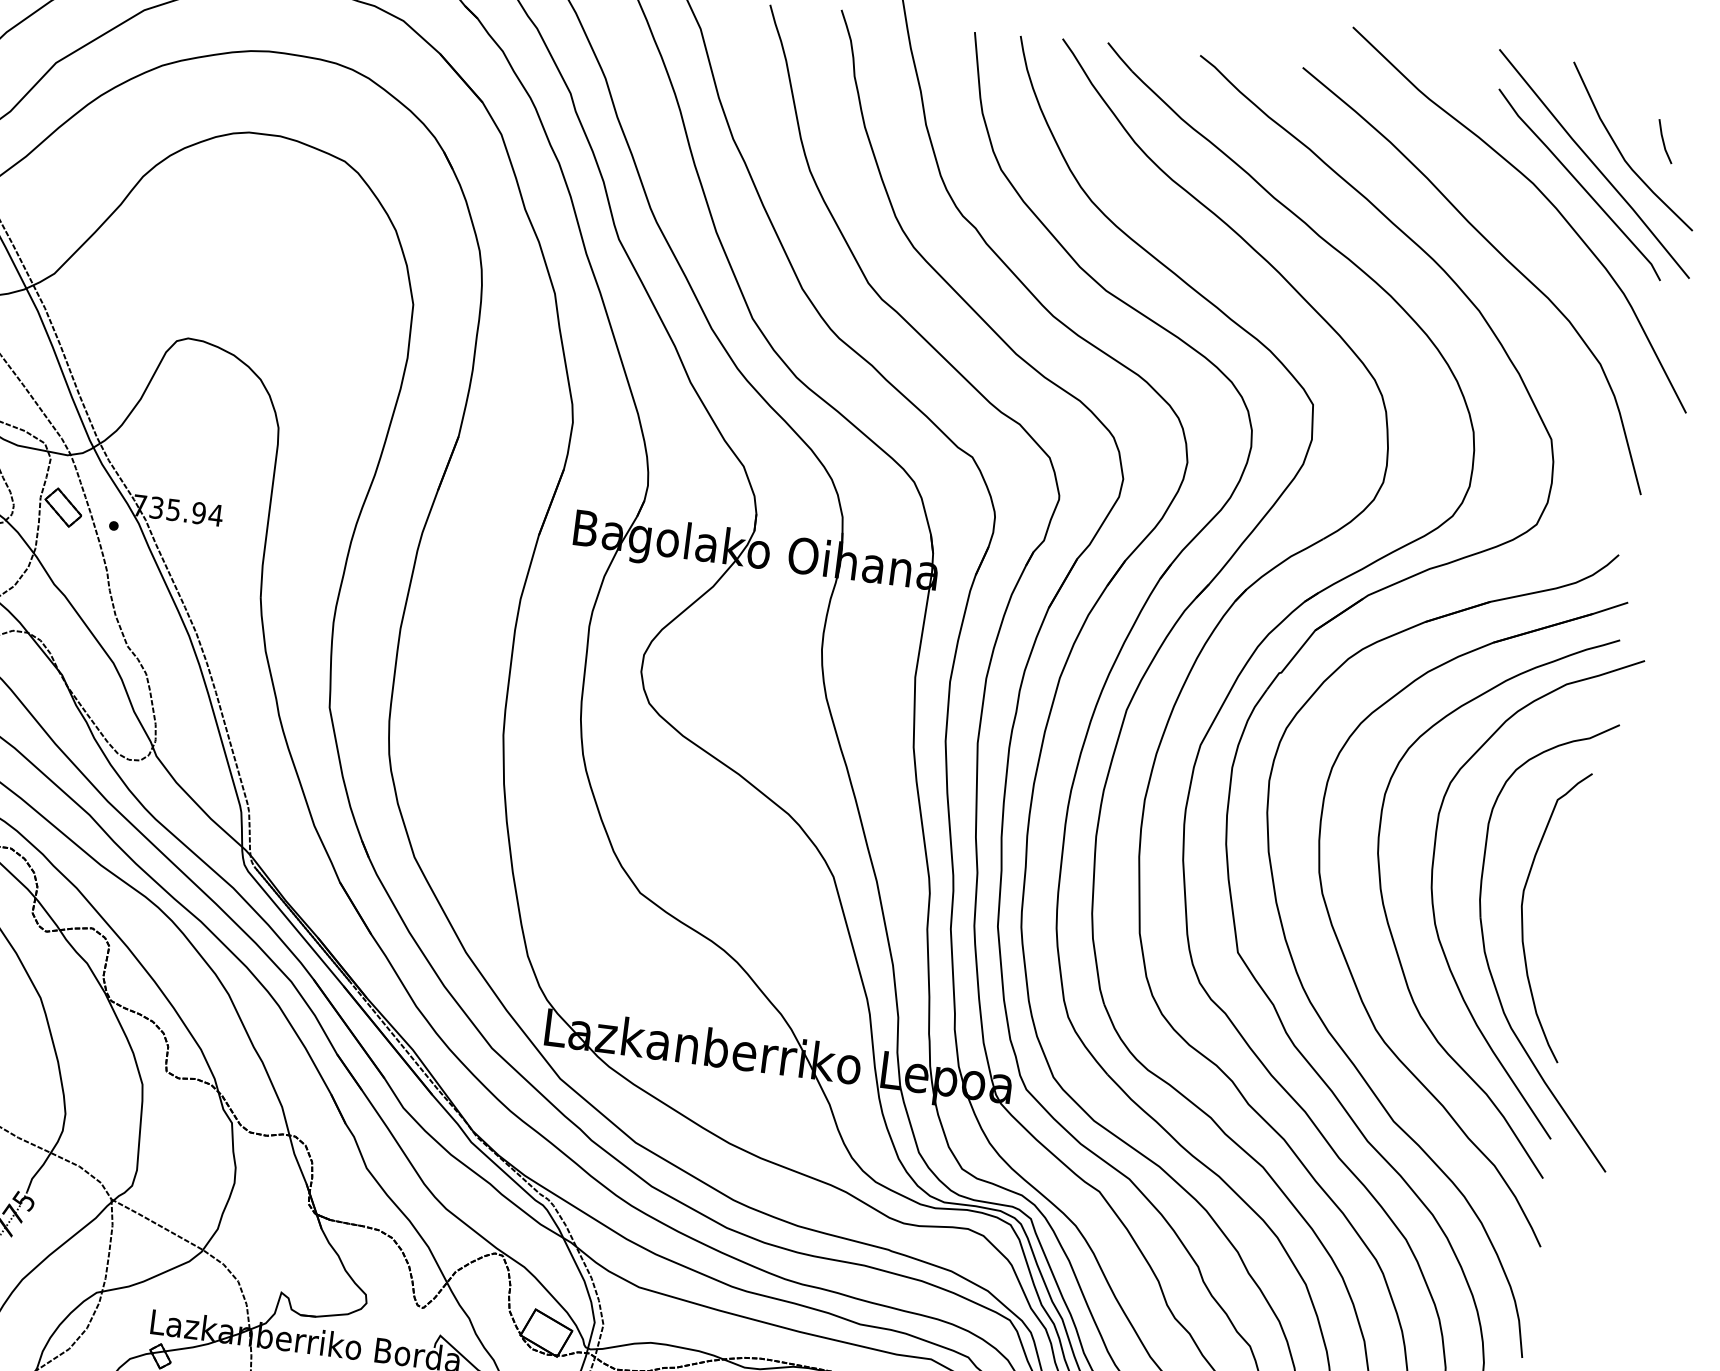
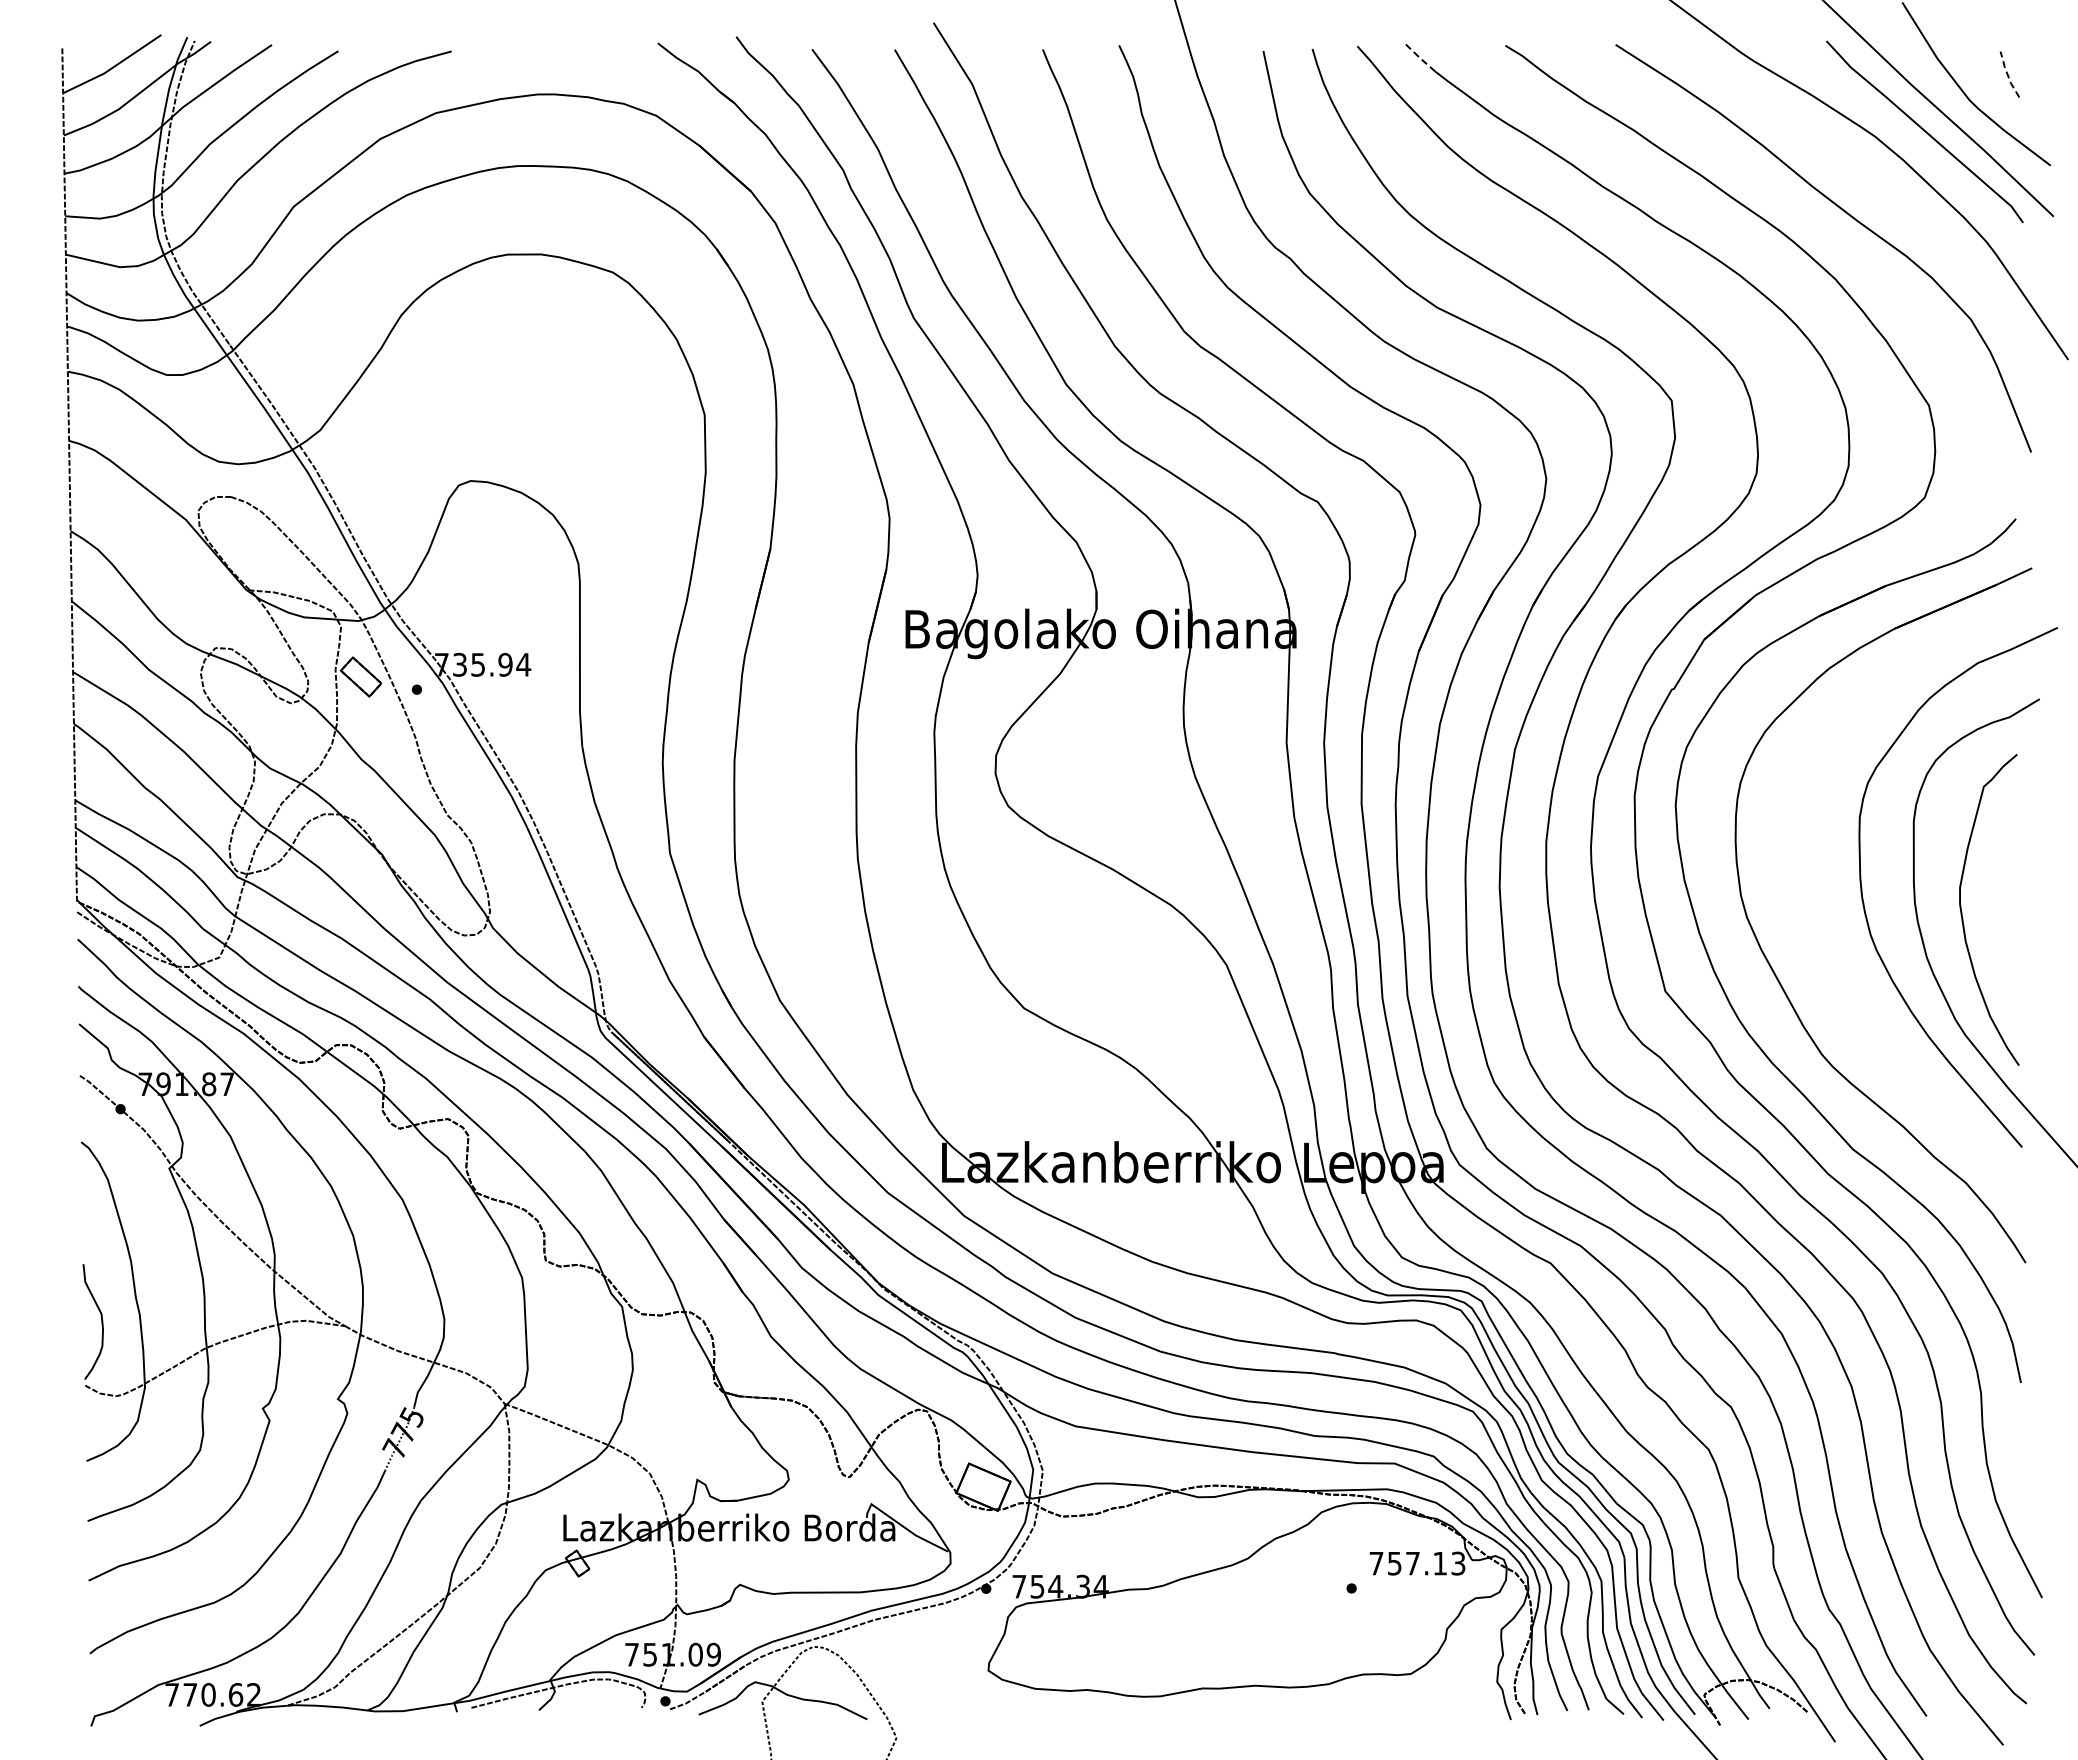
line: (1119, 57) -> (1420, 58), solid -> dashed
line: (1663, 142) -> (2007, 75), solid -> dashed
curve: (1387, 914) -> (1818, 931), removed

